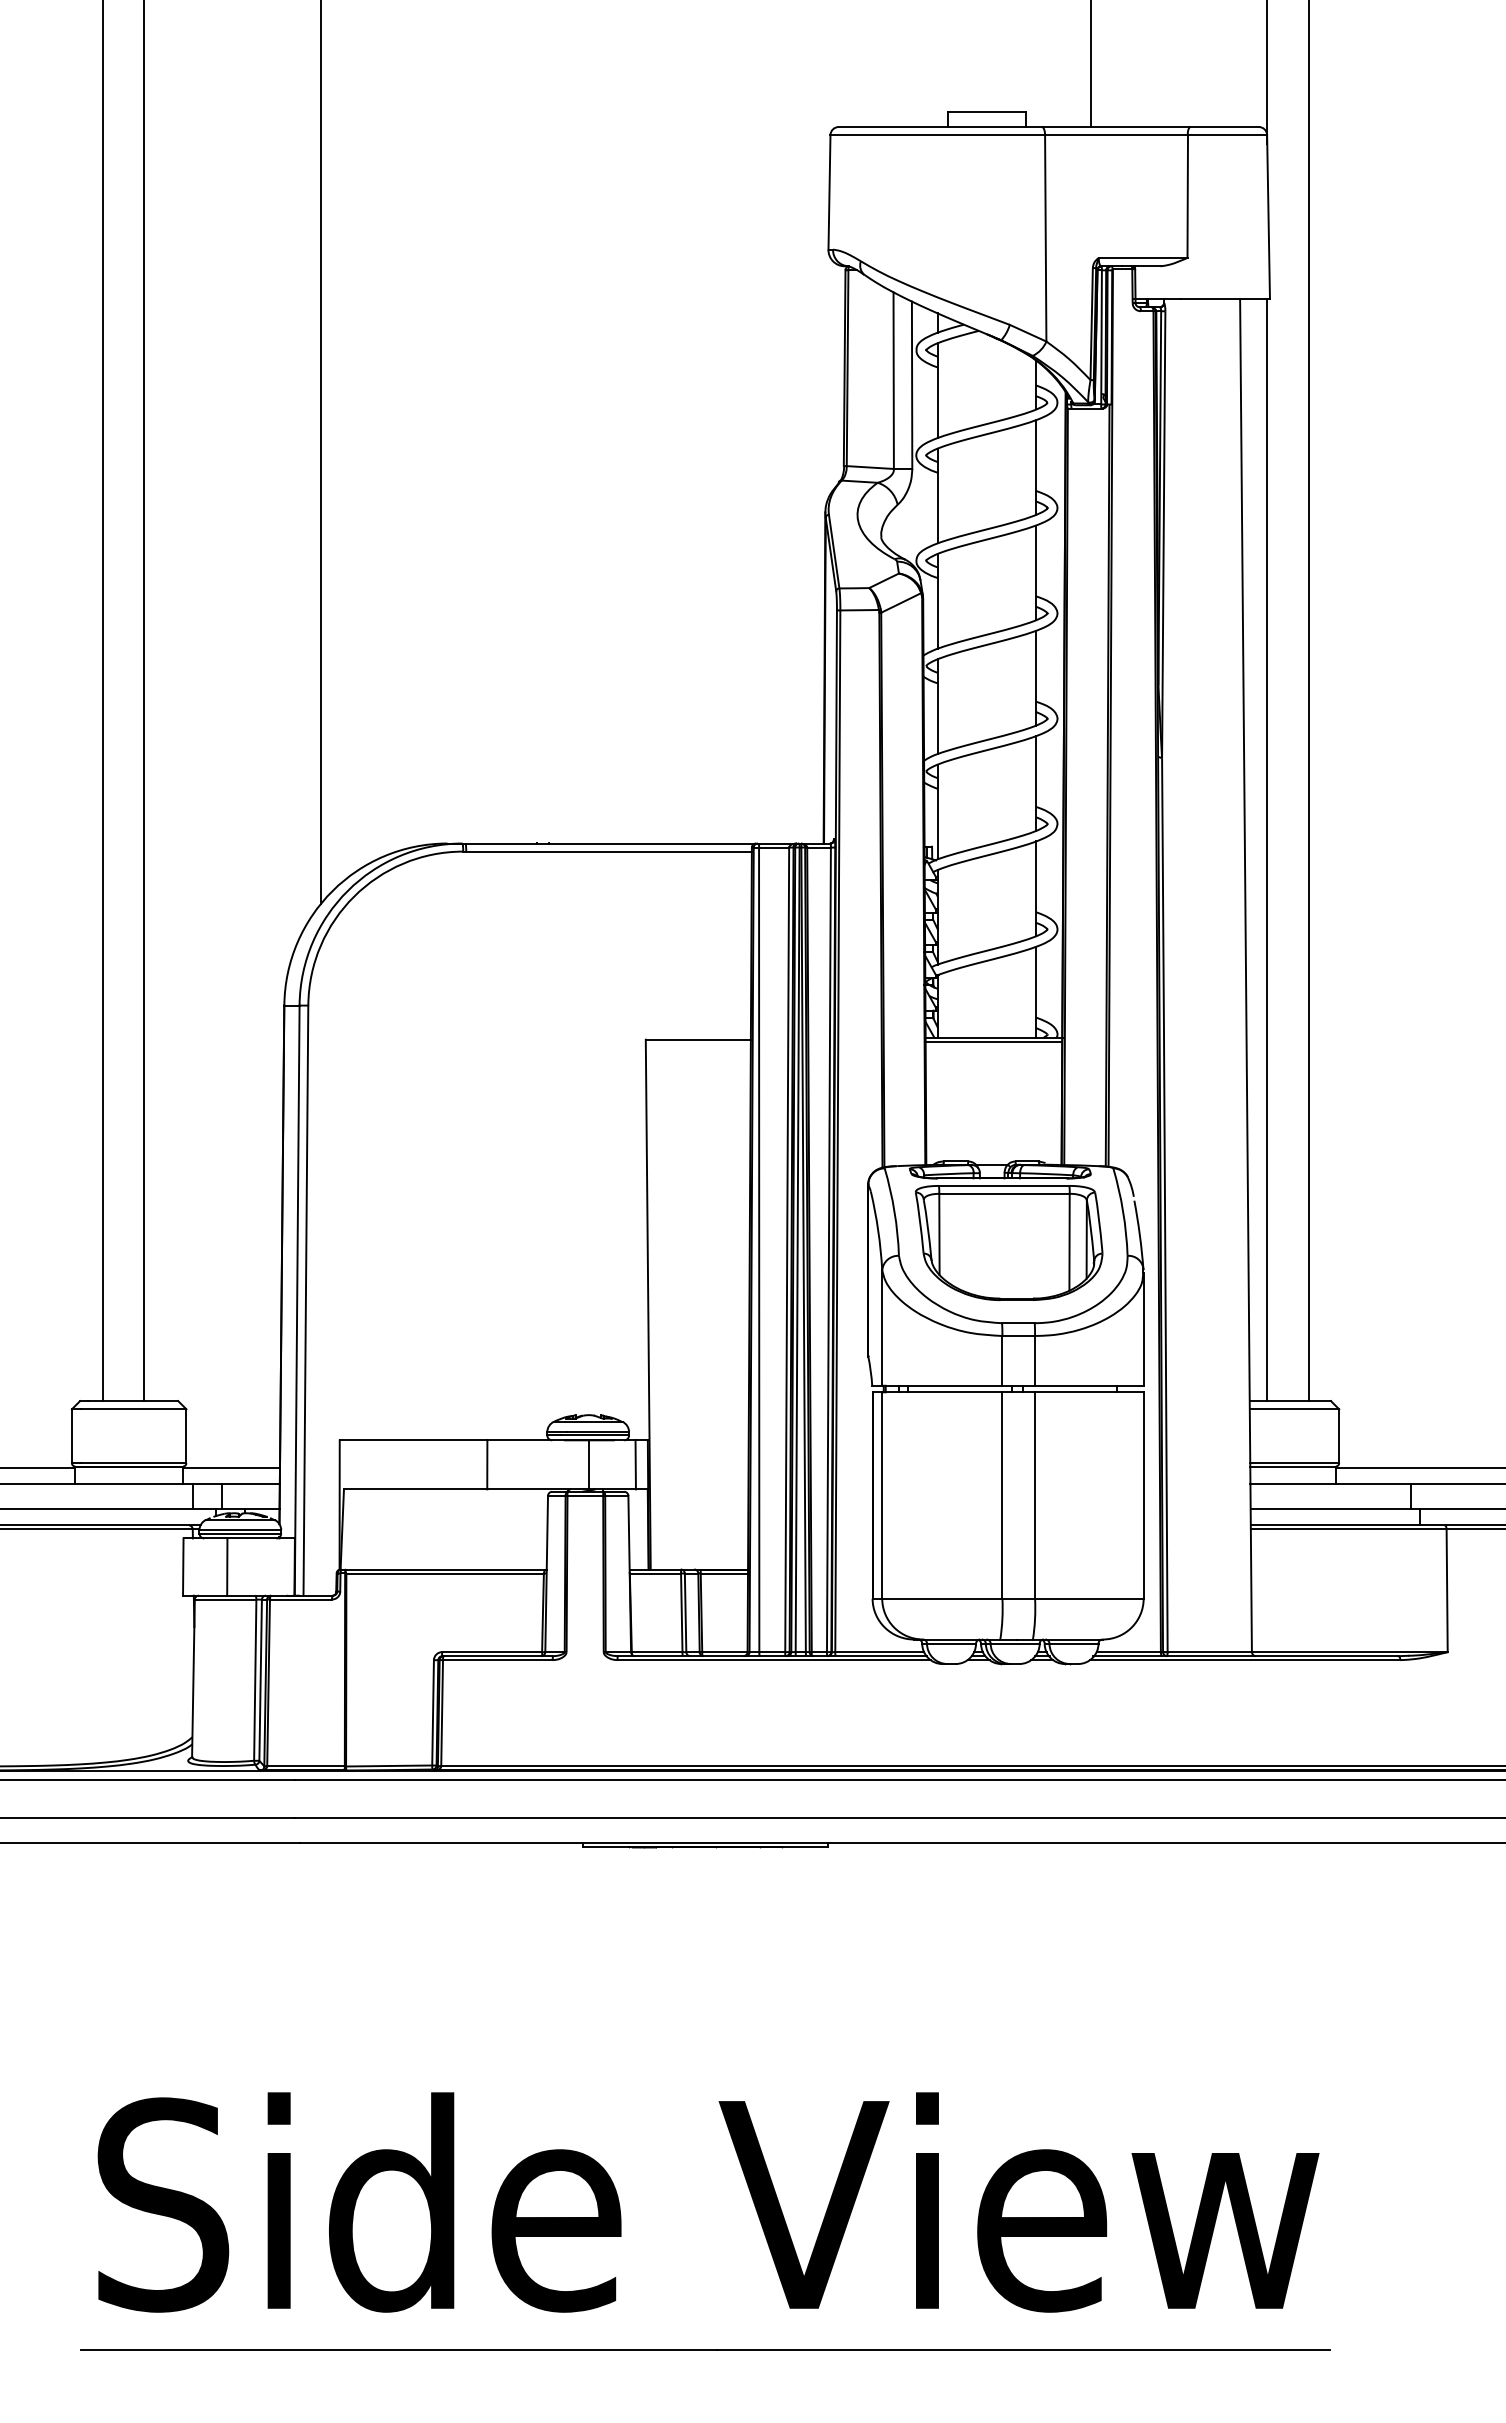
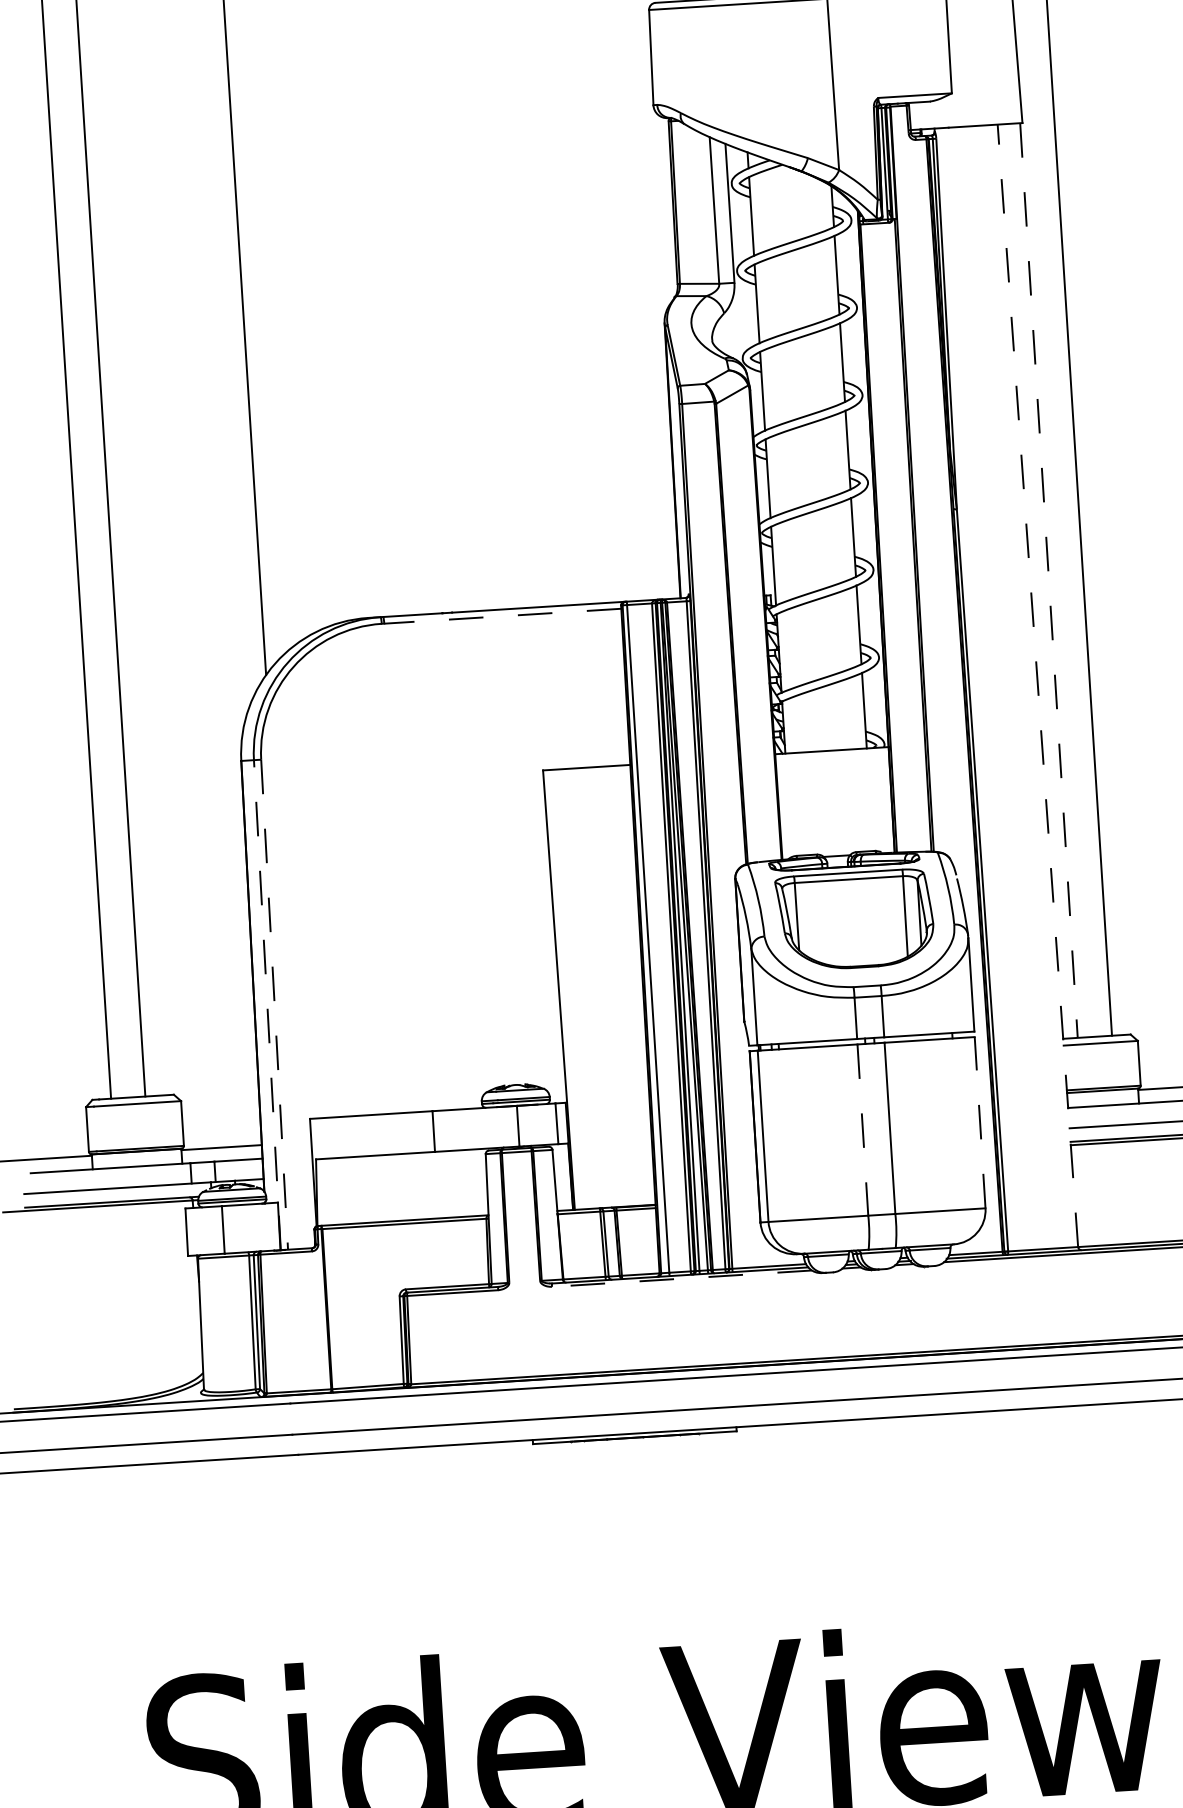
line: (1267, 850) -> (1049, 580), solid -> dashed
line: (609, 851) -> (503, 616), solid -> dashed
line: (1246, 975) -> (1038, 685), solid -> dashed
line: (993, 1041) -> (831, 753), removed
line: (297, 1300) -> (267, 1005), solid -> dashed
line: (305, 1301) -> (274, 1005), solid -> dashed
line: (1143, 1494) -> (979, 1121), solid -> dashed
line: (1002, 1495) -> (862, 1130), solid -> dashed
line: (774, 1660) -> (682, 1278), solid -> dashed

